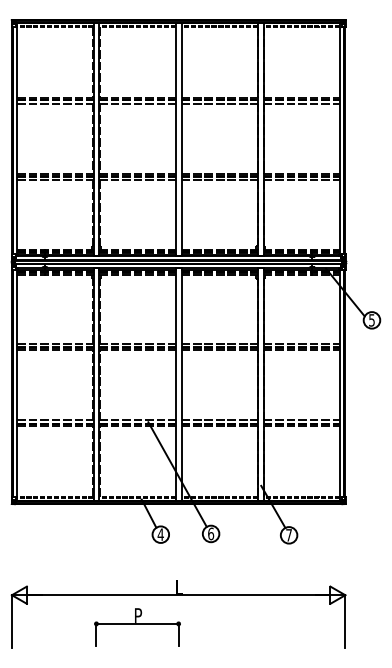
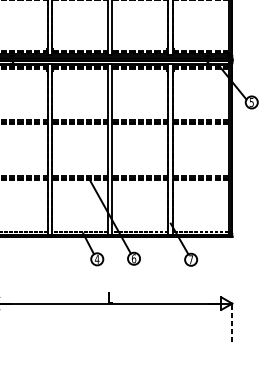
line: (345, 621) -> (232, 322), solid -> dashed
part: (137, 627) -> (80, 327), removed

